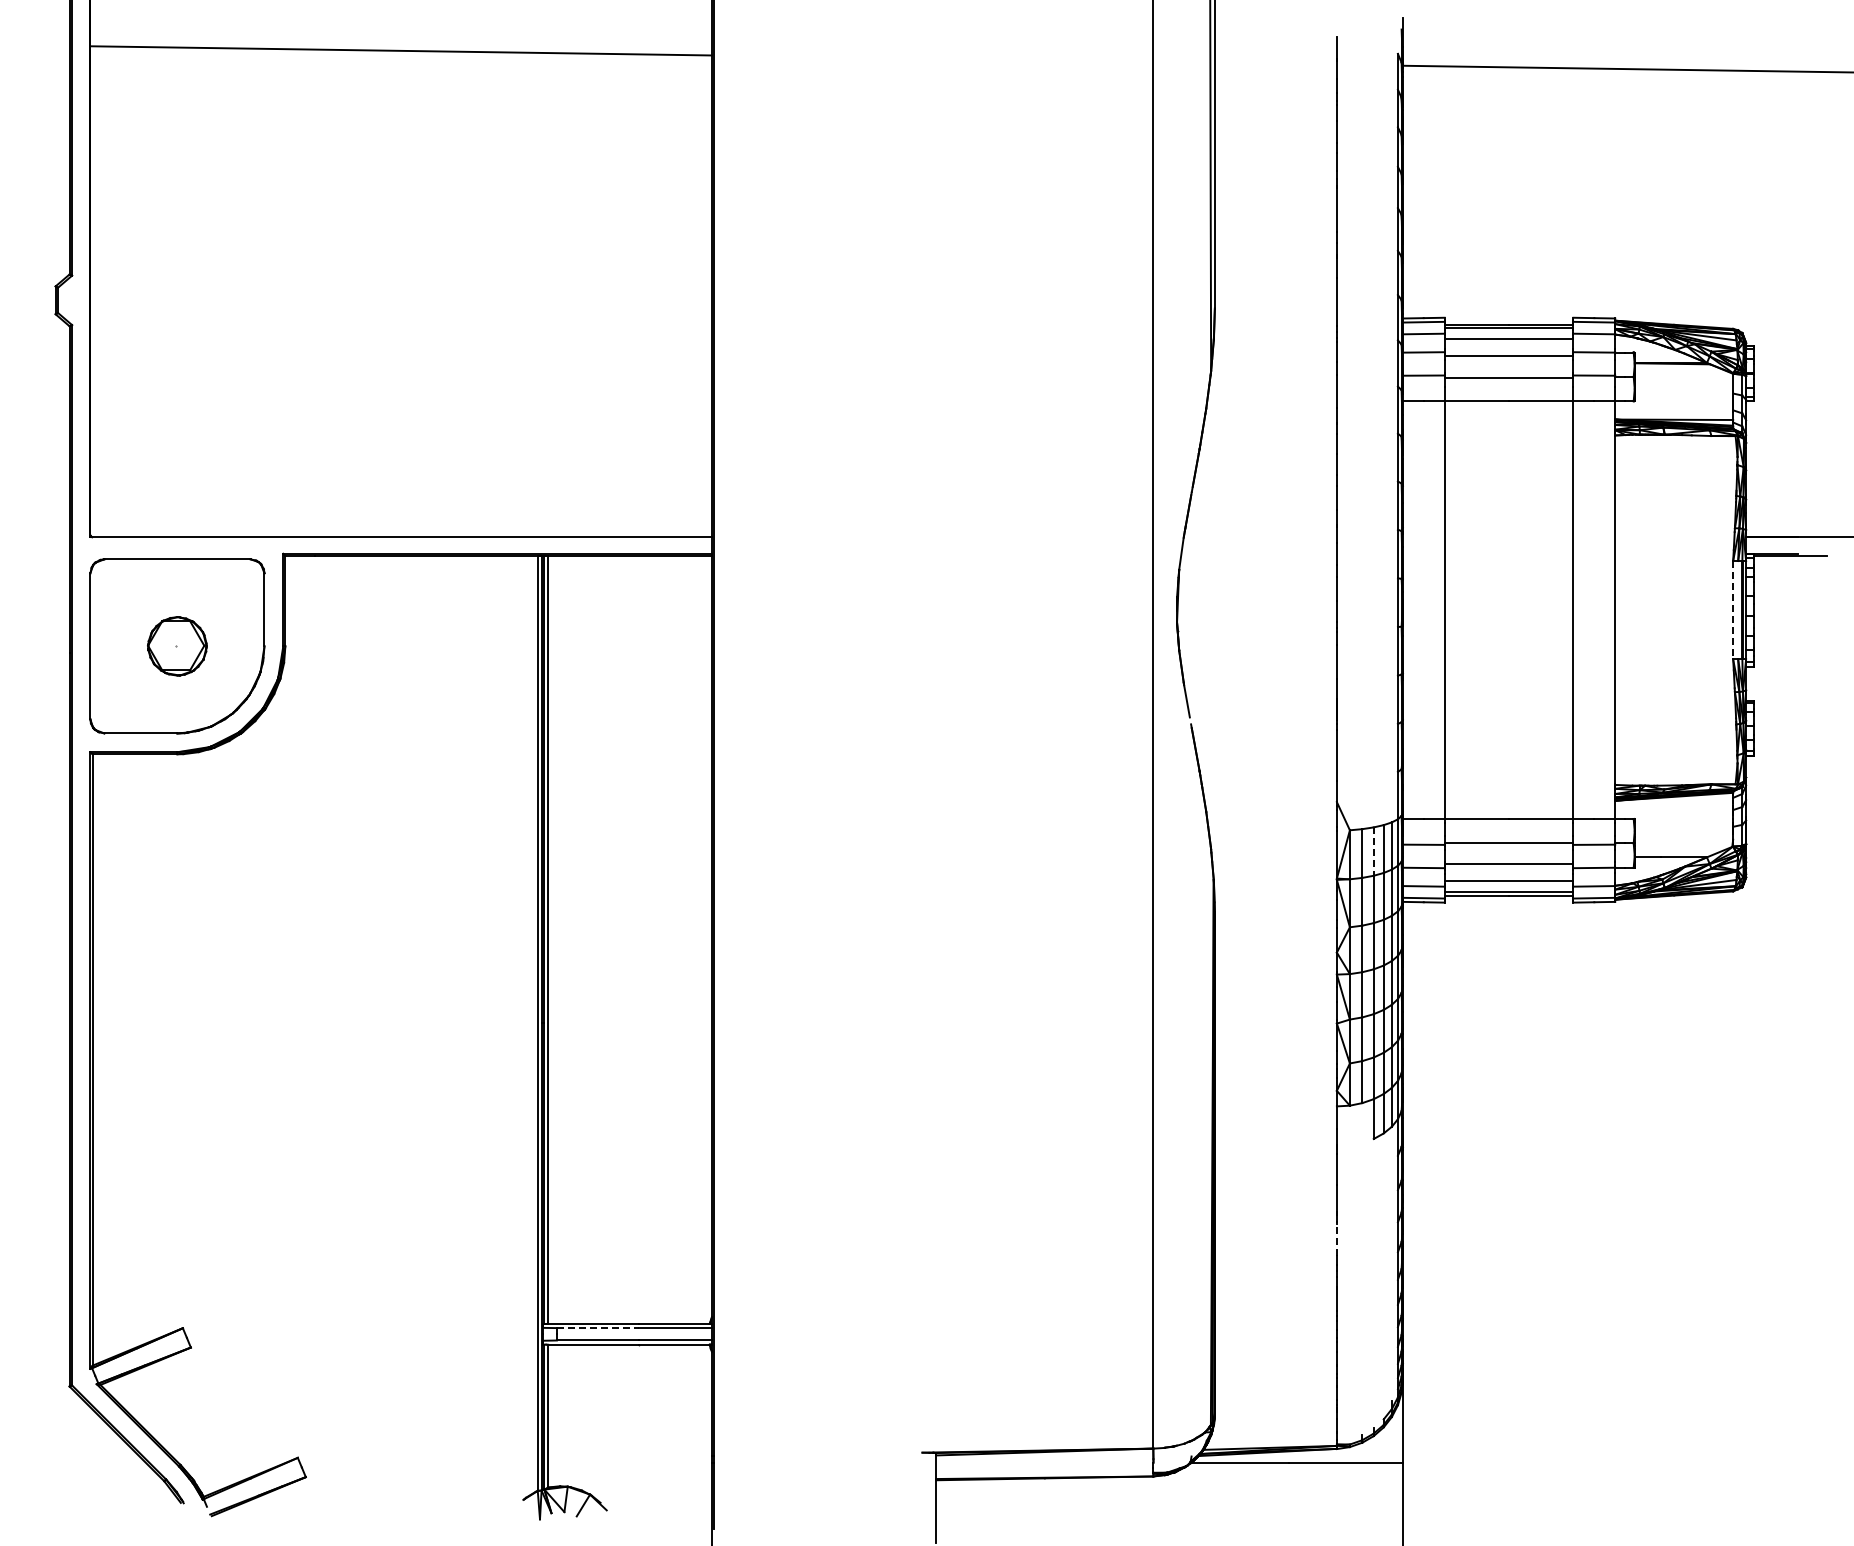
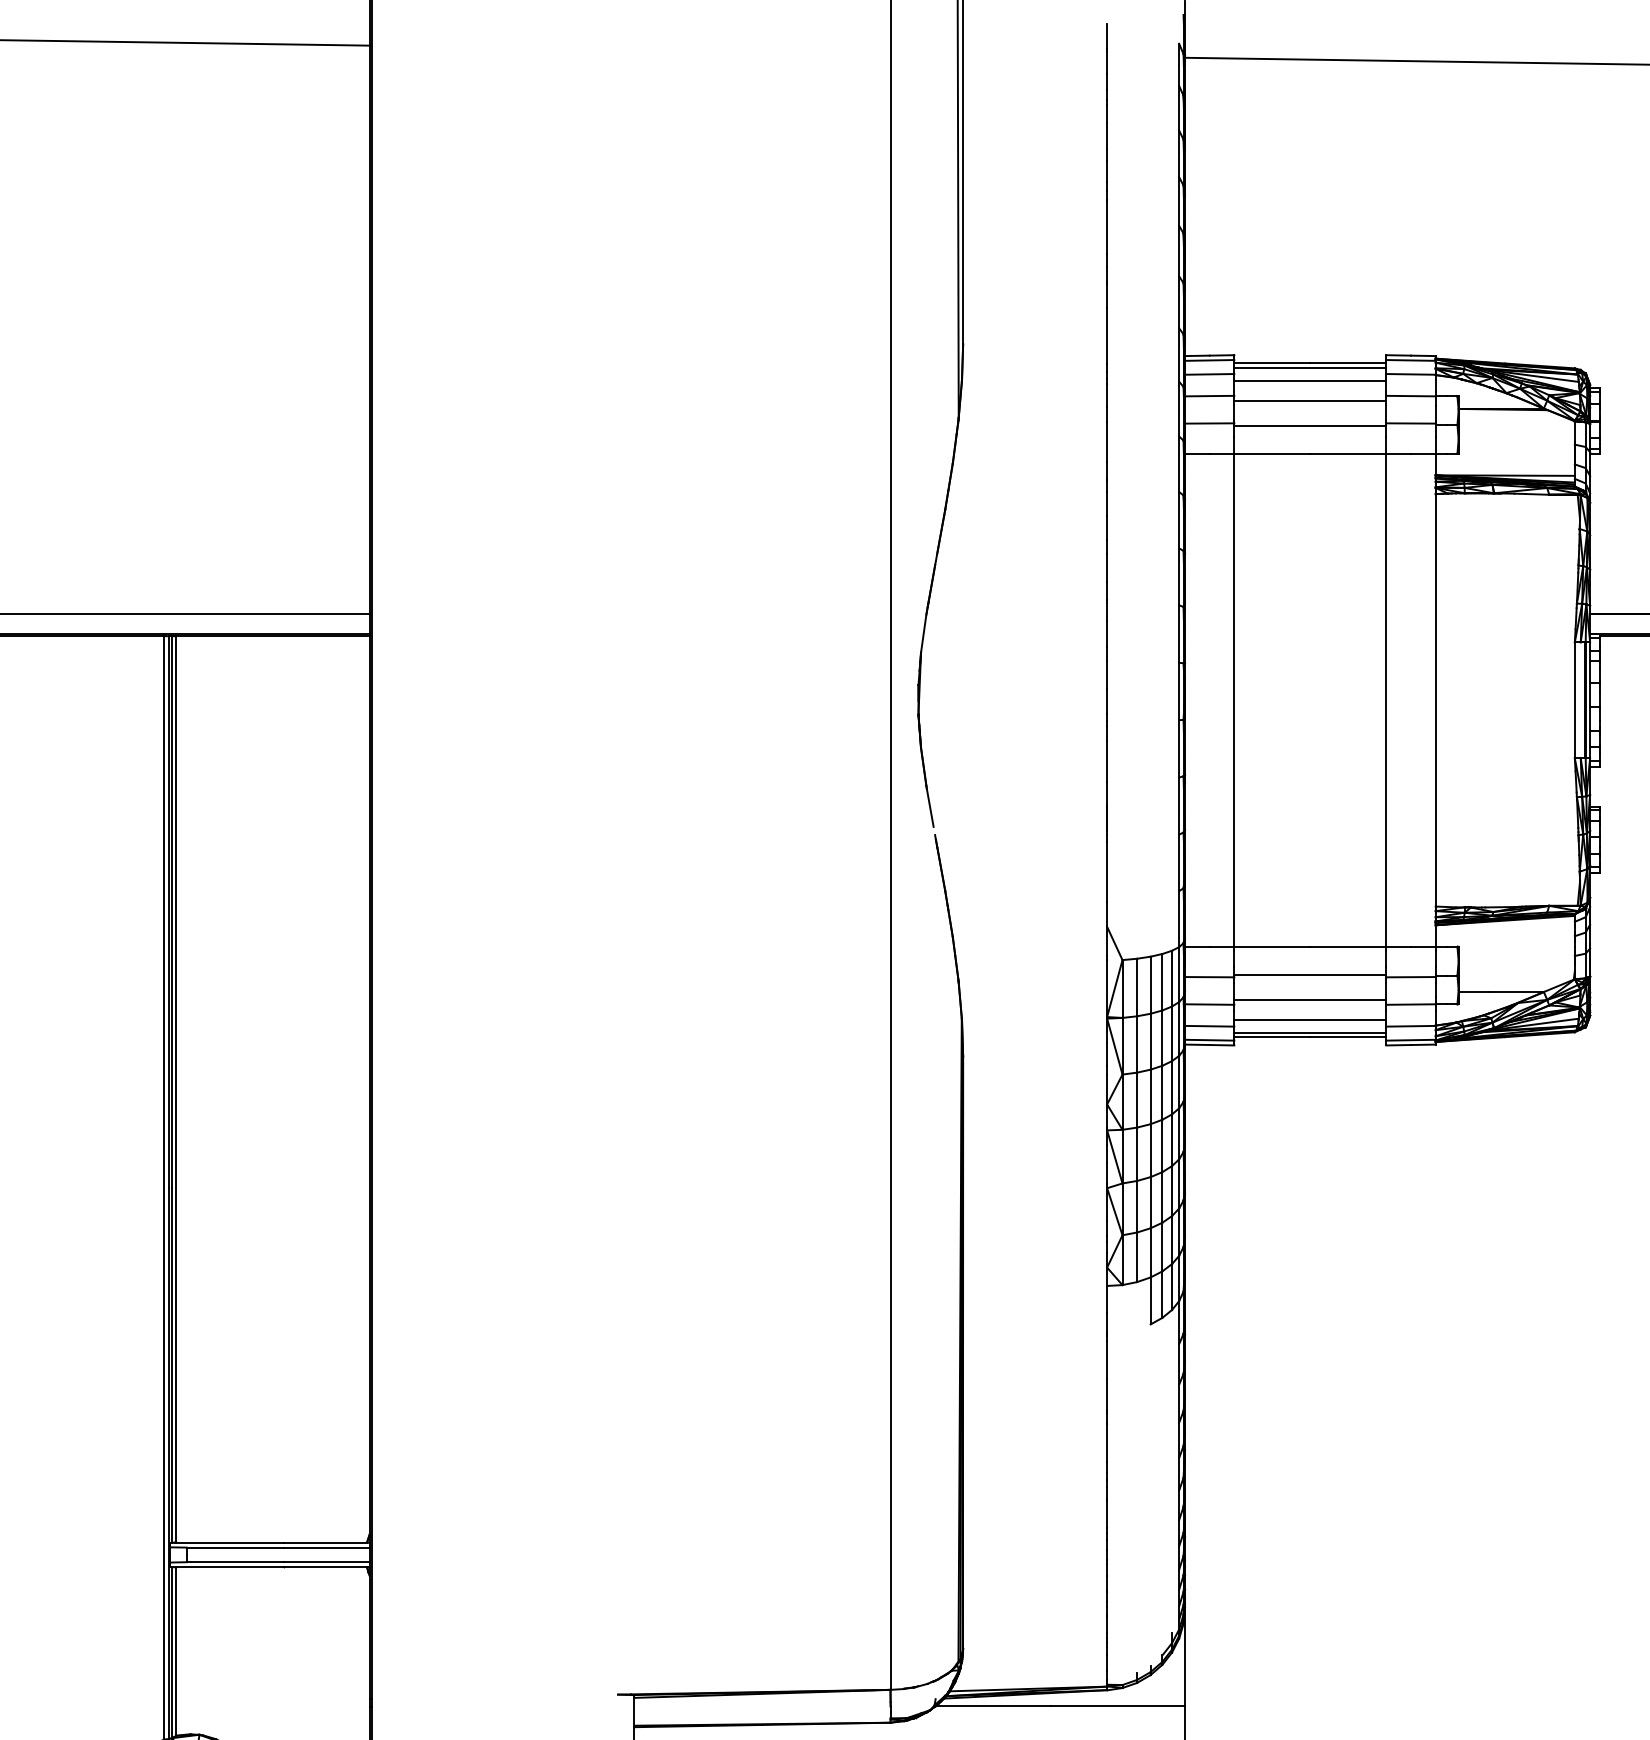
line: (1733, 610) -> (1575, 700), dashed -> solid
line: (1373, 852) -> (1150, 986), dashed -> solid
line: (1336, 1239) -> (1106, 1443), dashed -> solid
line: (598, 1328) -> (235, 1548), dashed -> solid

